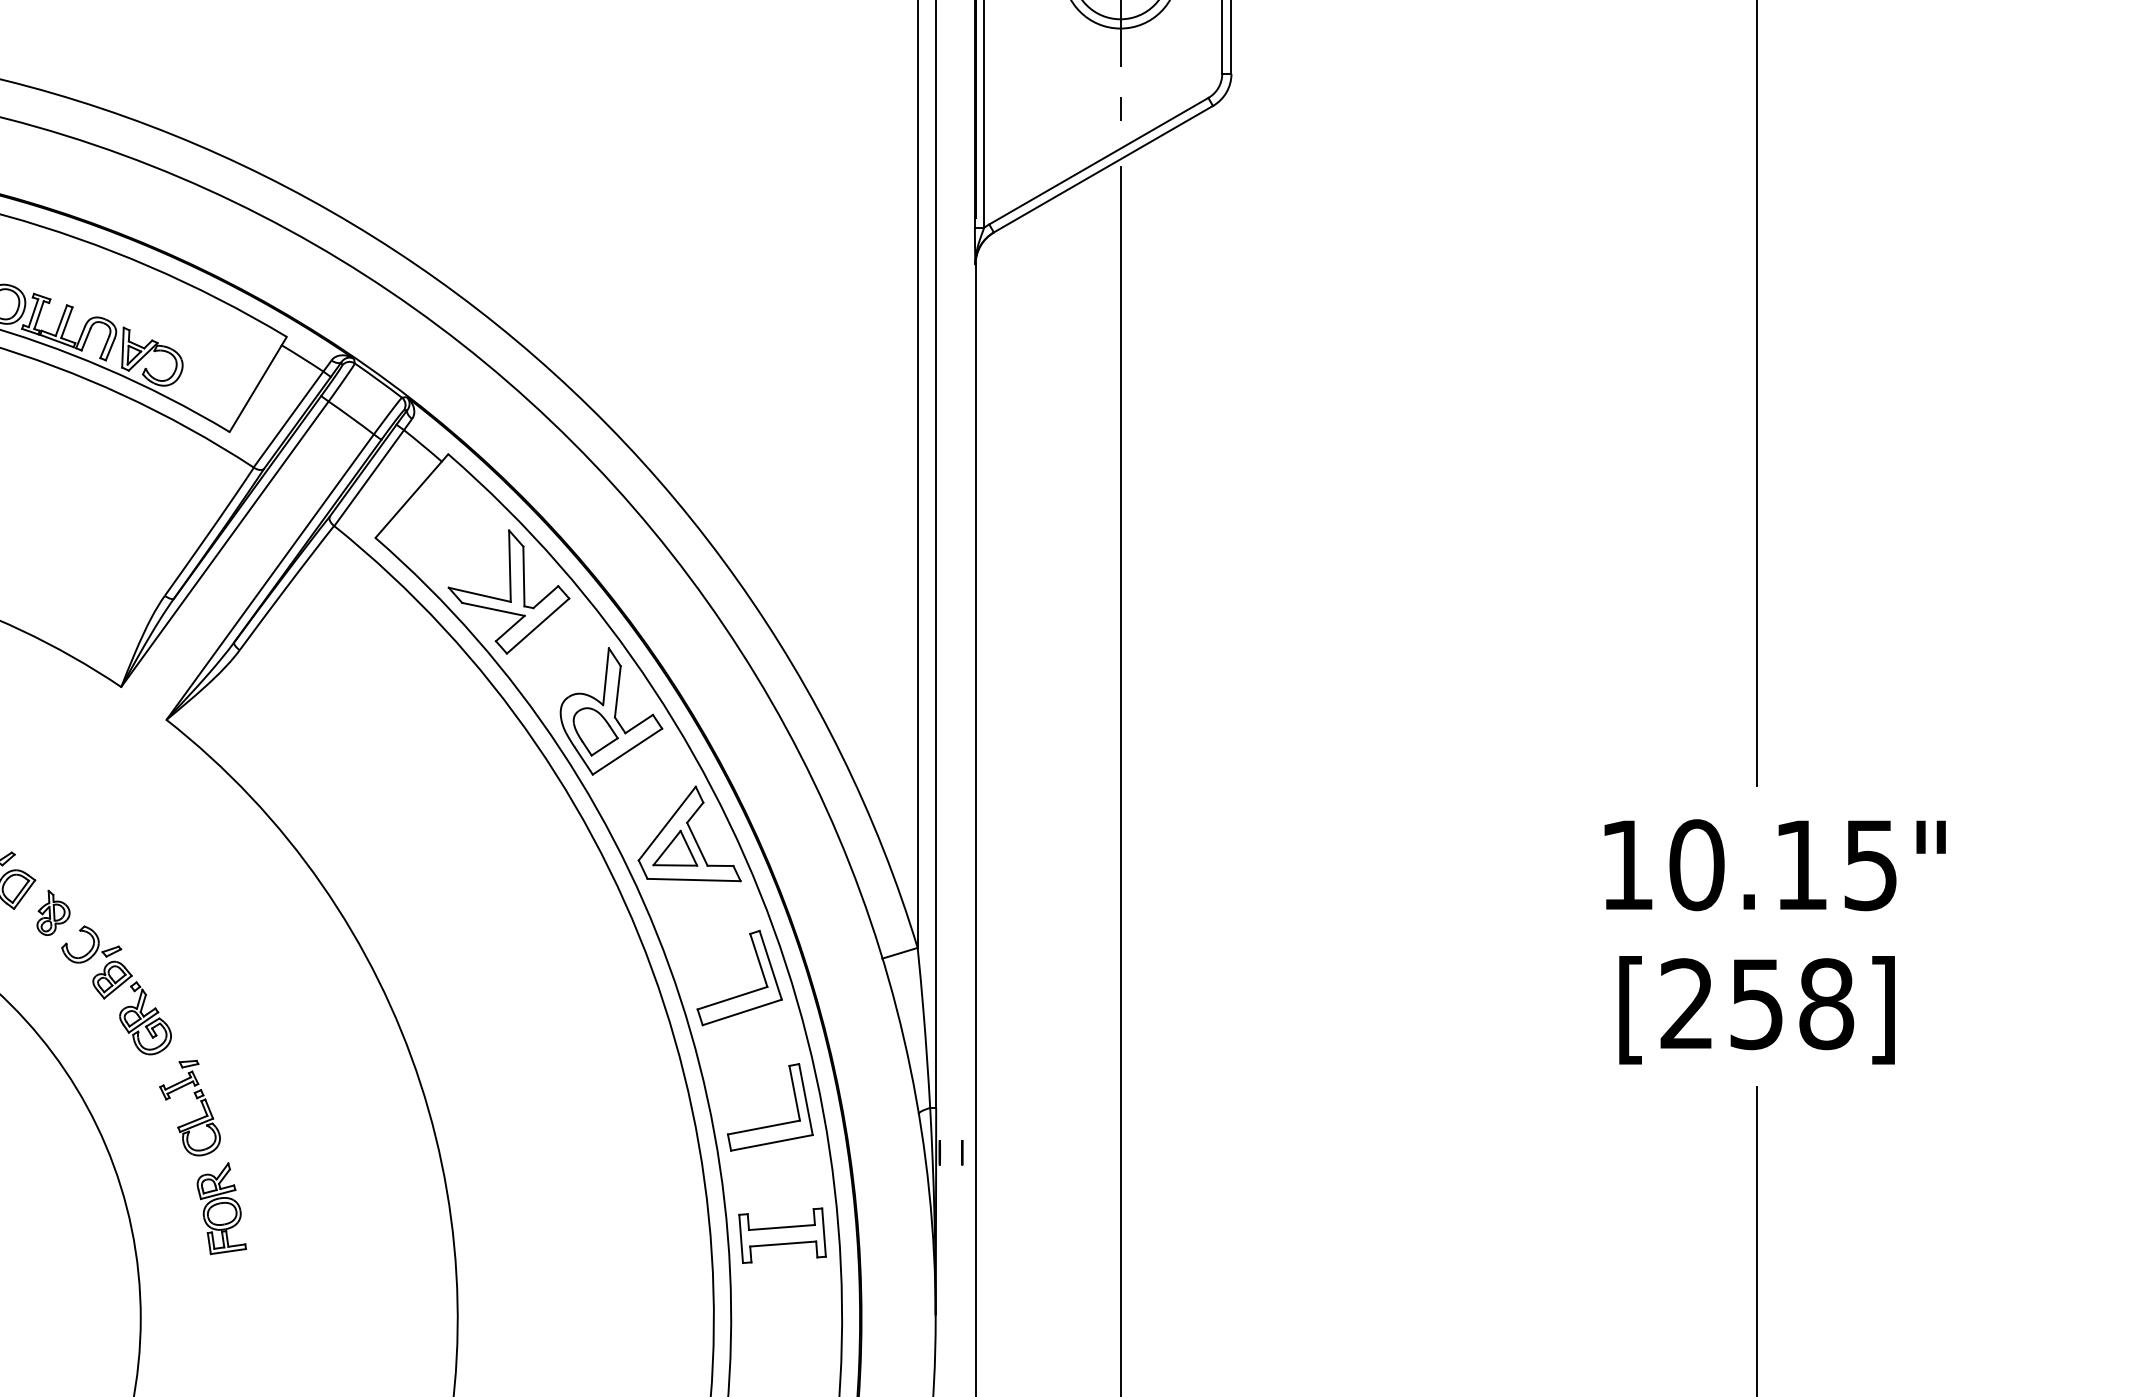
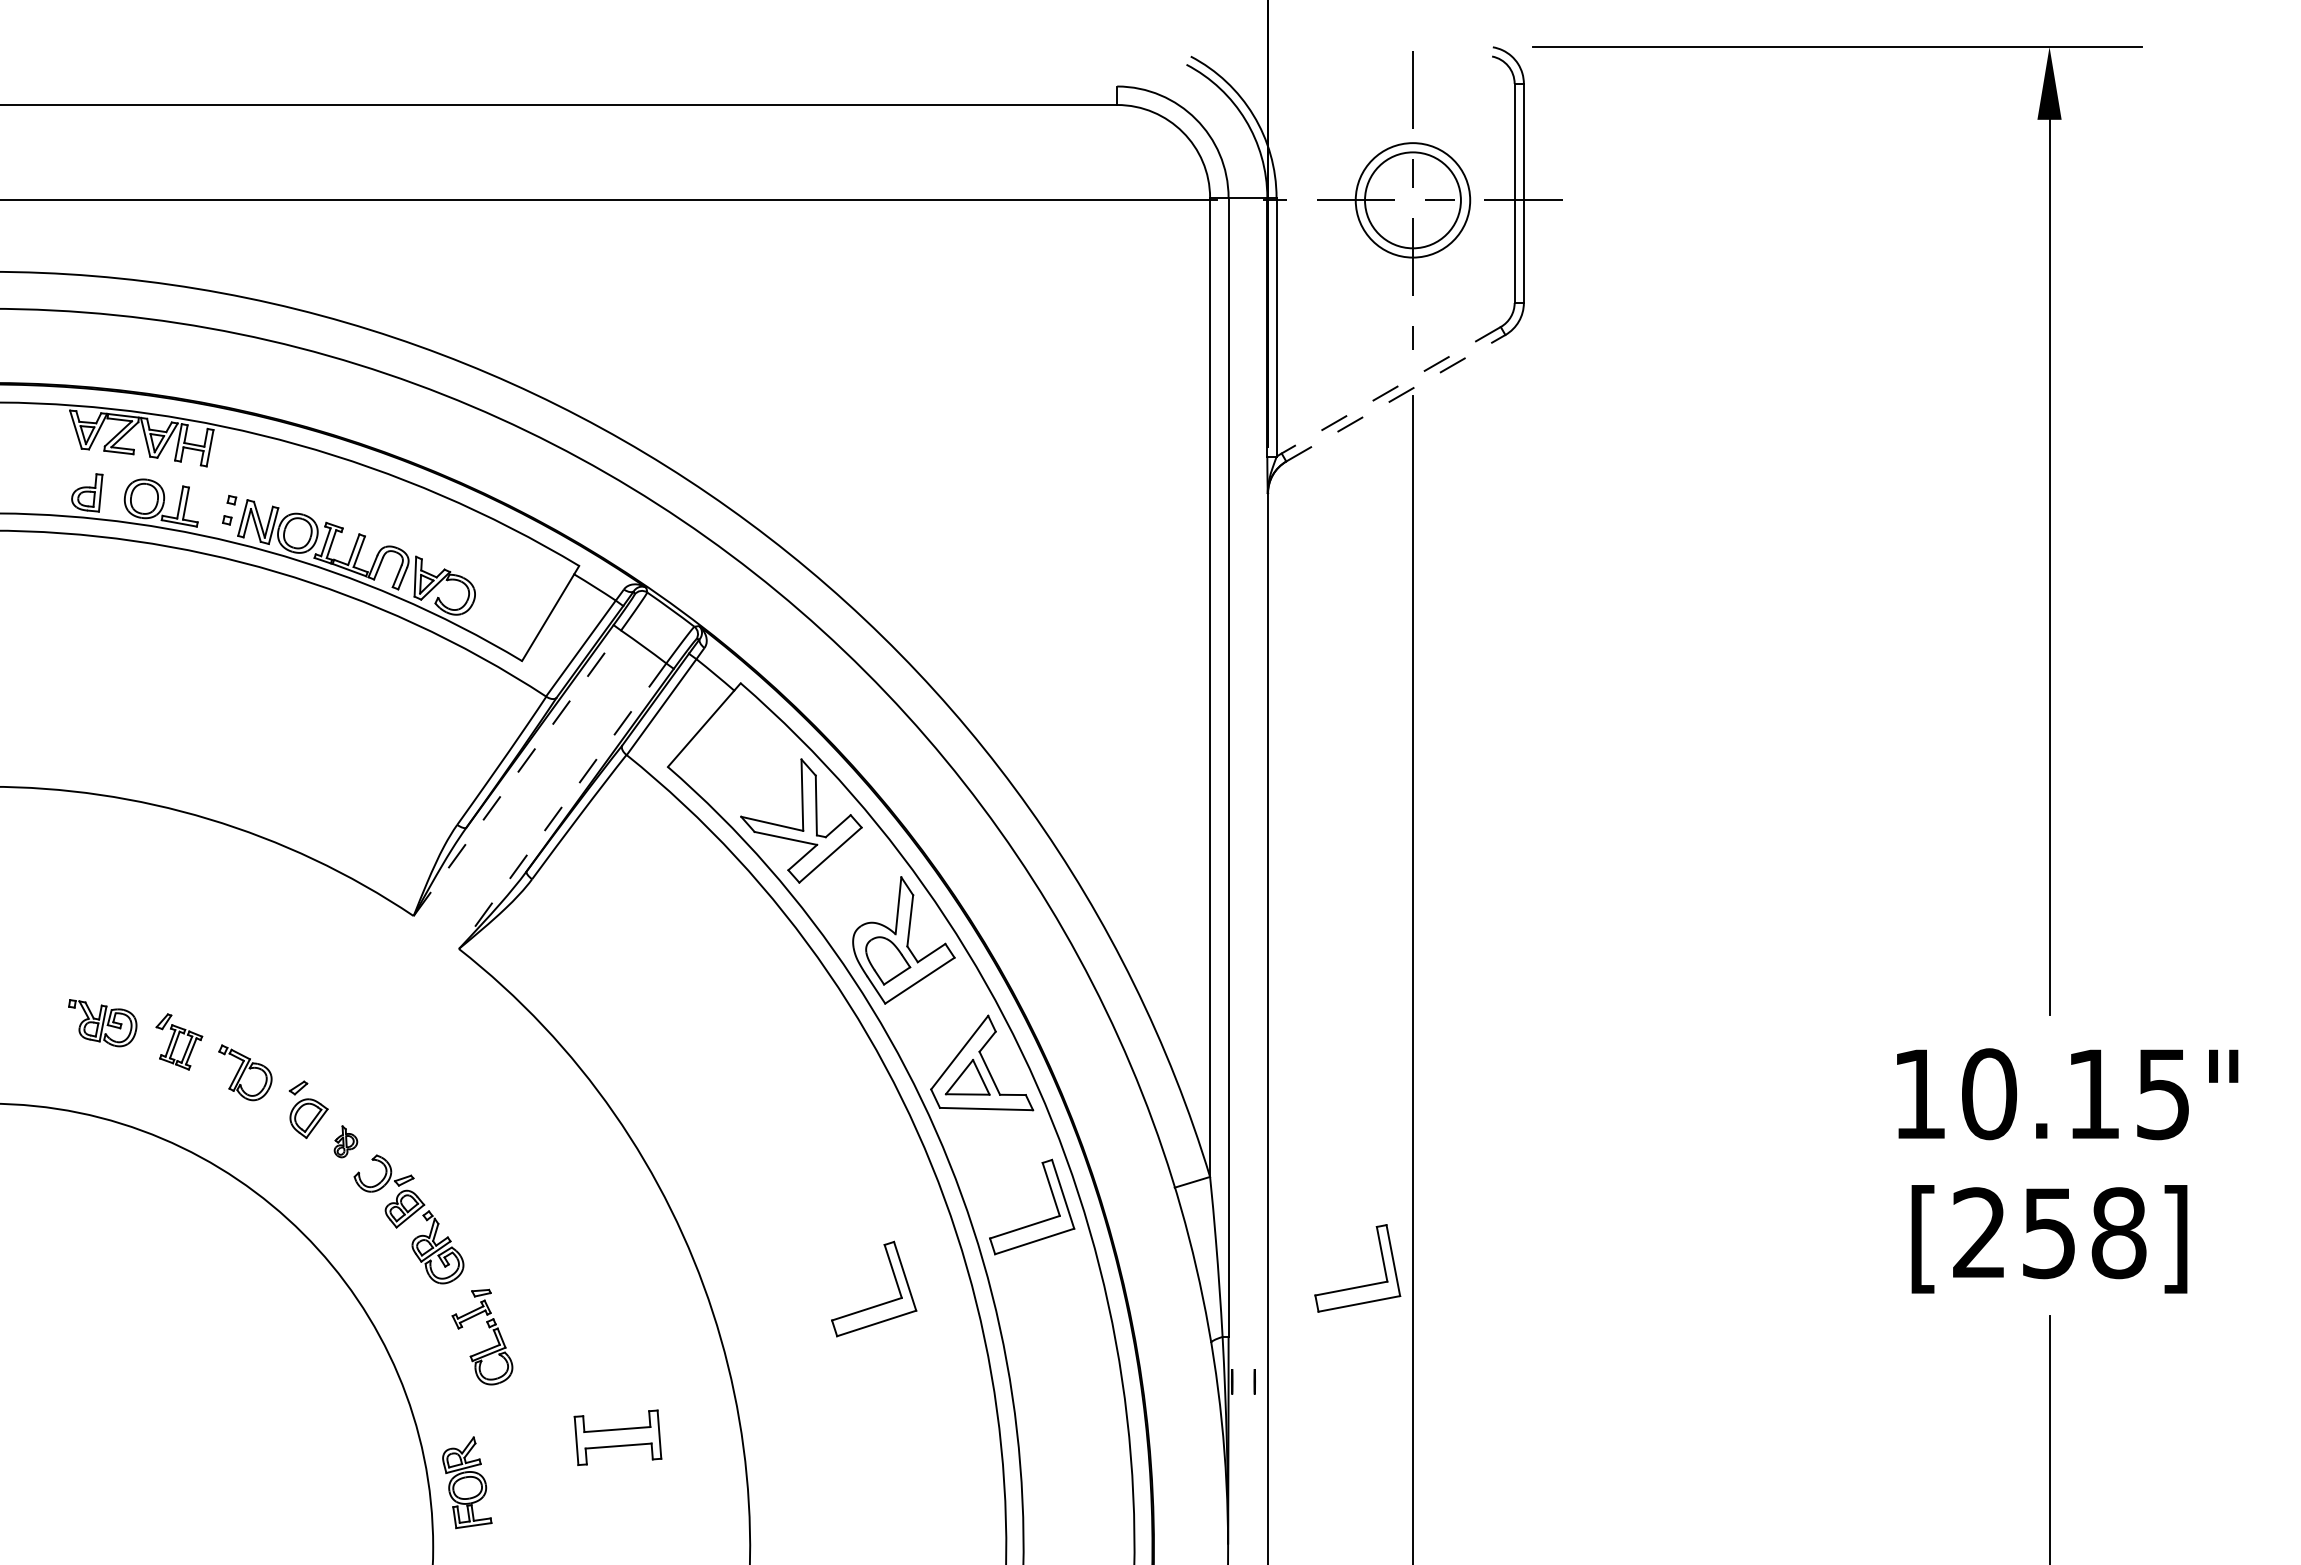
line: (1098, 161) -> (1390, 390), solid -> dashed
line: (1103, 169) -> (1395, 398), solid -> dashed
line: (225, 543) -> (517, 772), solid -> dashed
line: (270, 577) -> (562, 806), solid -> dashed
part: (53, 912) -> (345, 1141), size x0.7
part: (588, 1074) -> (880, 1303), added
part: (773, 1124) -> (1360, 1285), moved
part: (222, 1208) -> (467, 1482), moved
part: (782, 1235) -> (617, 1437), moved

